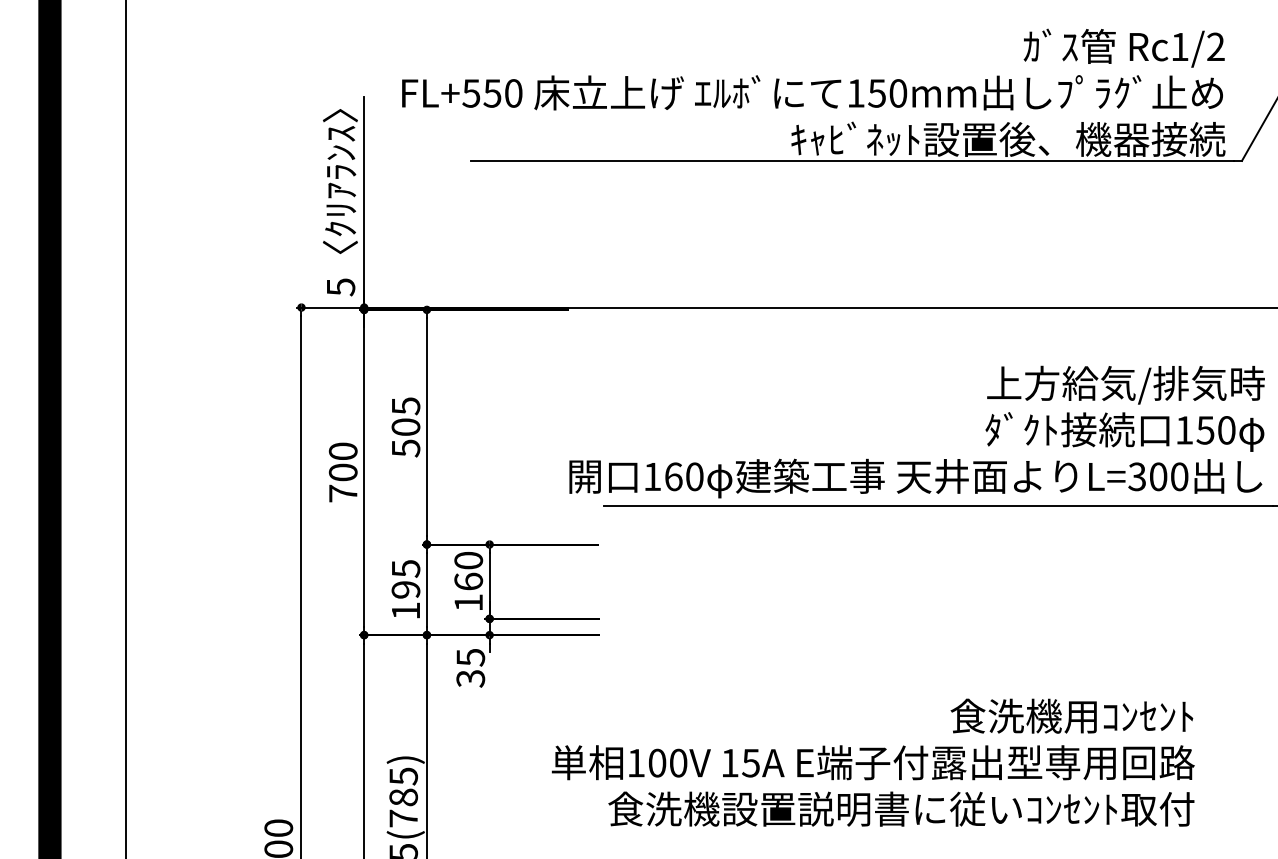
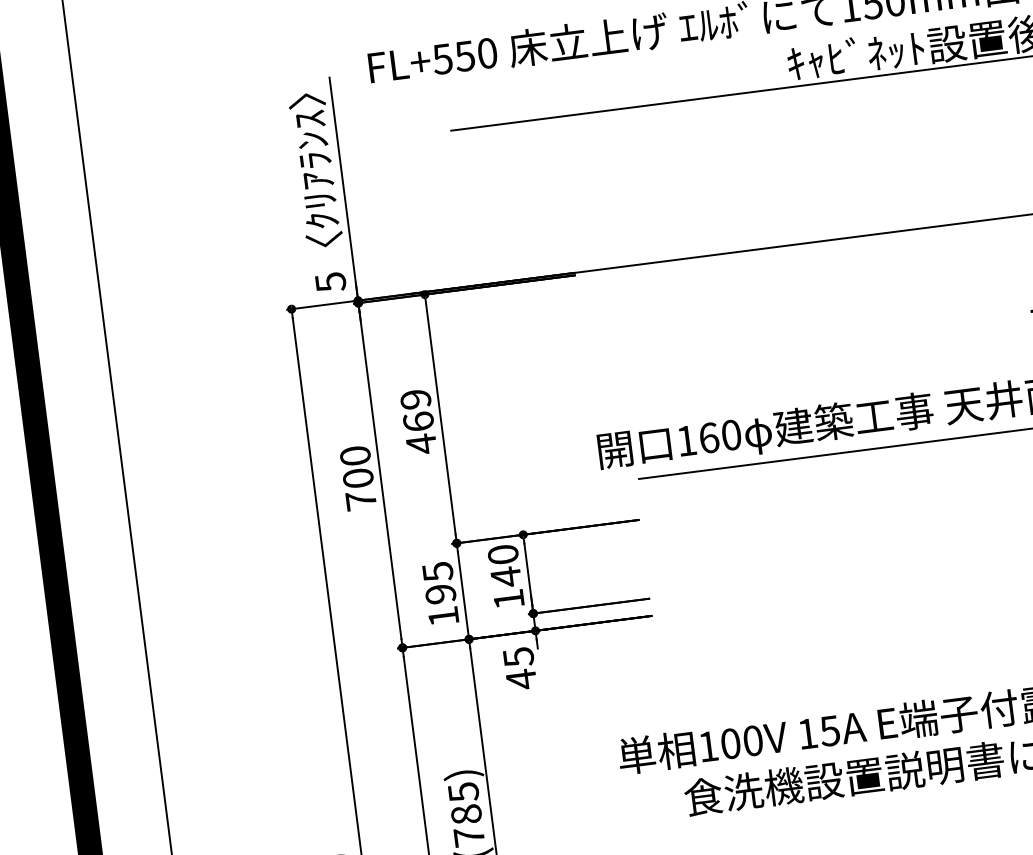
text: (405, 427) -> (418, 422), 505 -> 469
text: (468, 581) -> (505, 576), 160 -> 140
text: (470, 678) -> (521, 679), 35 -> 45

